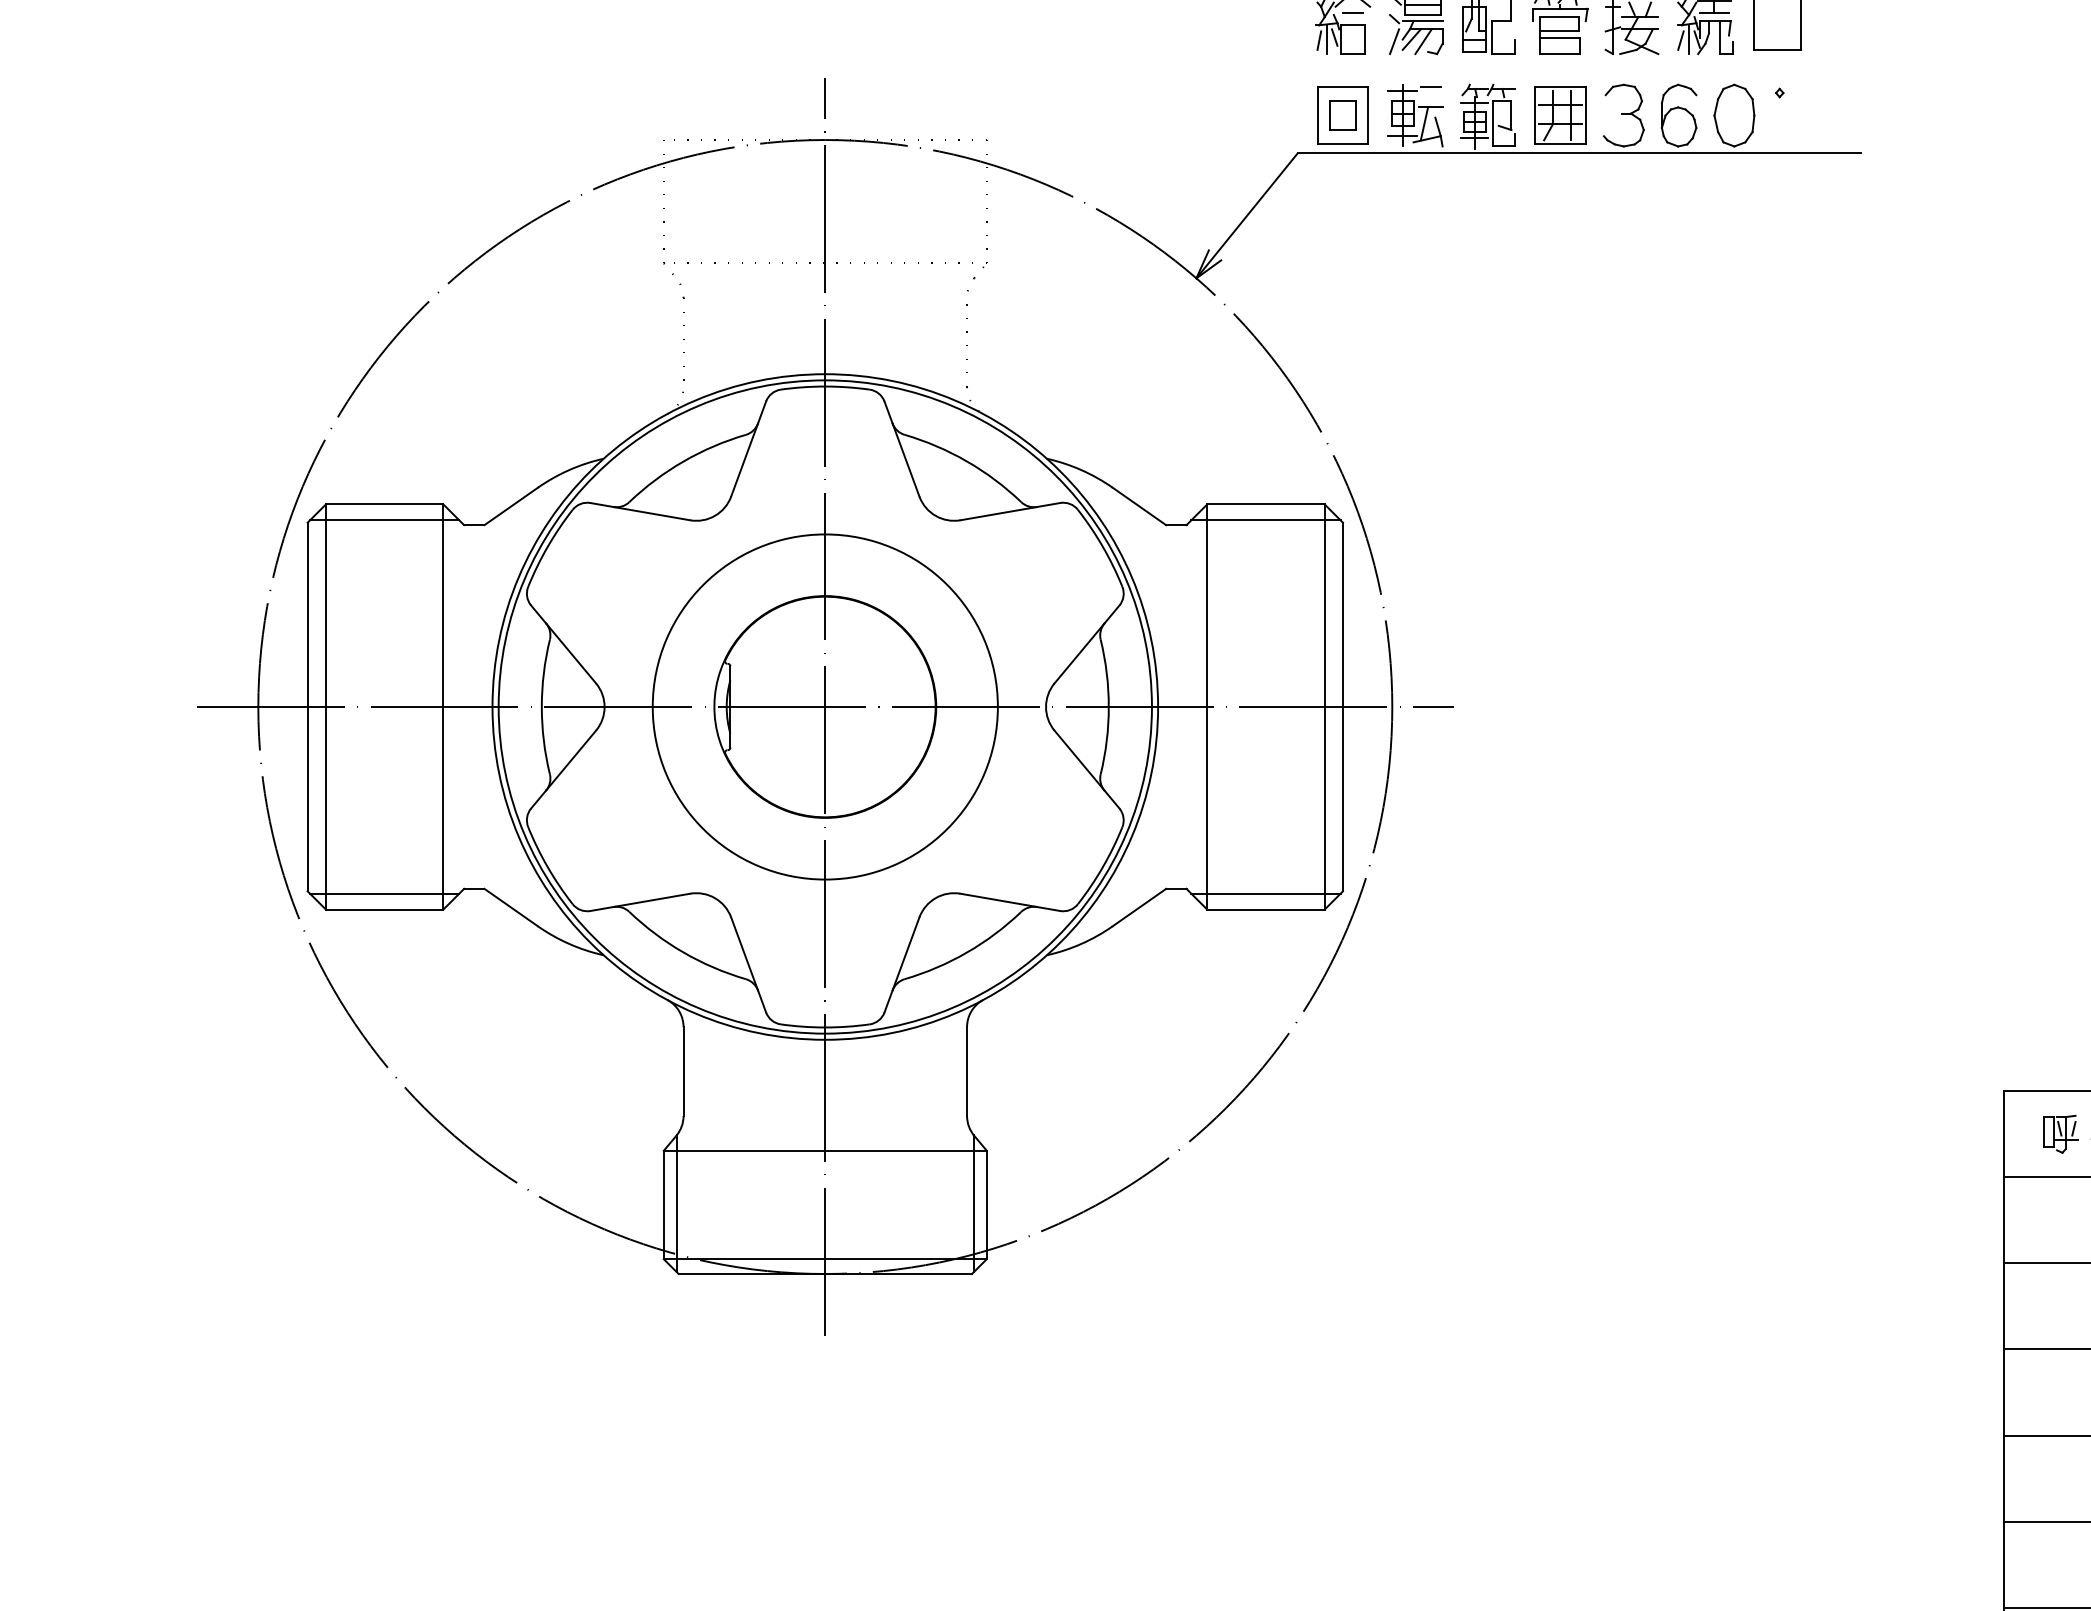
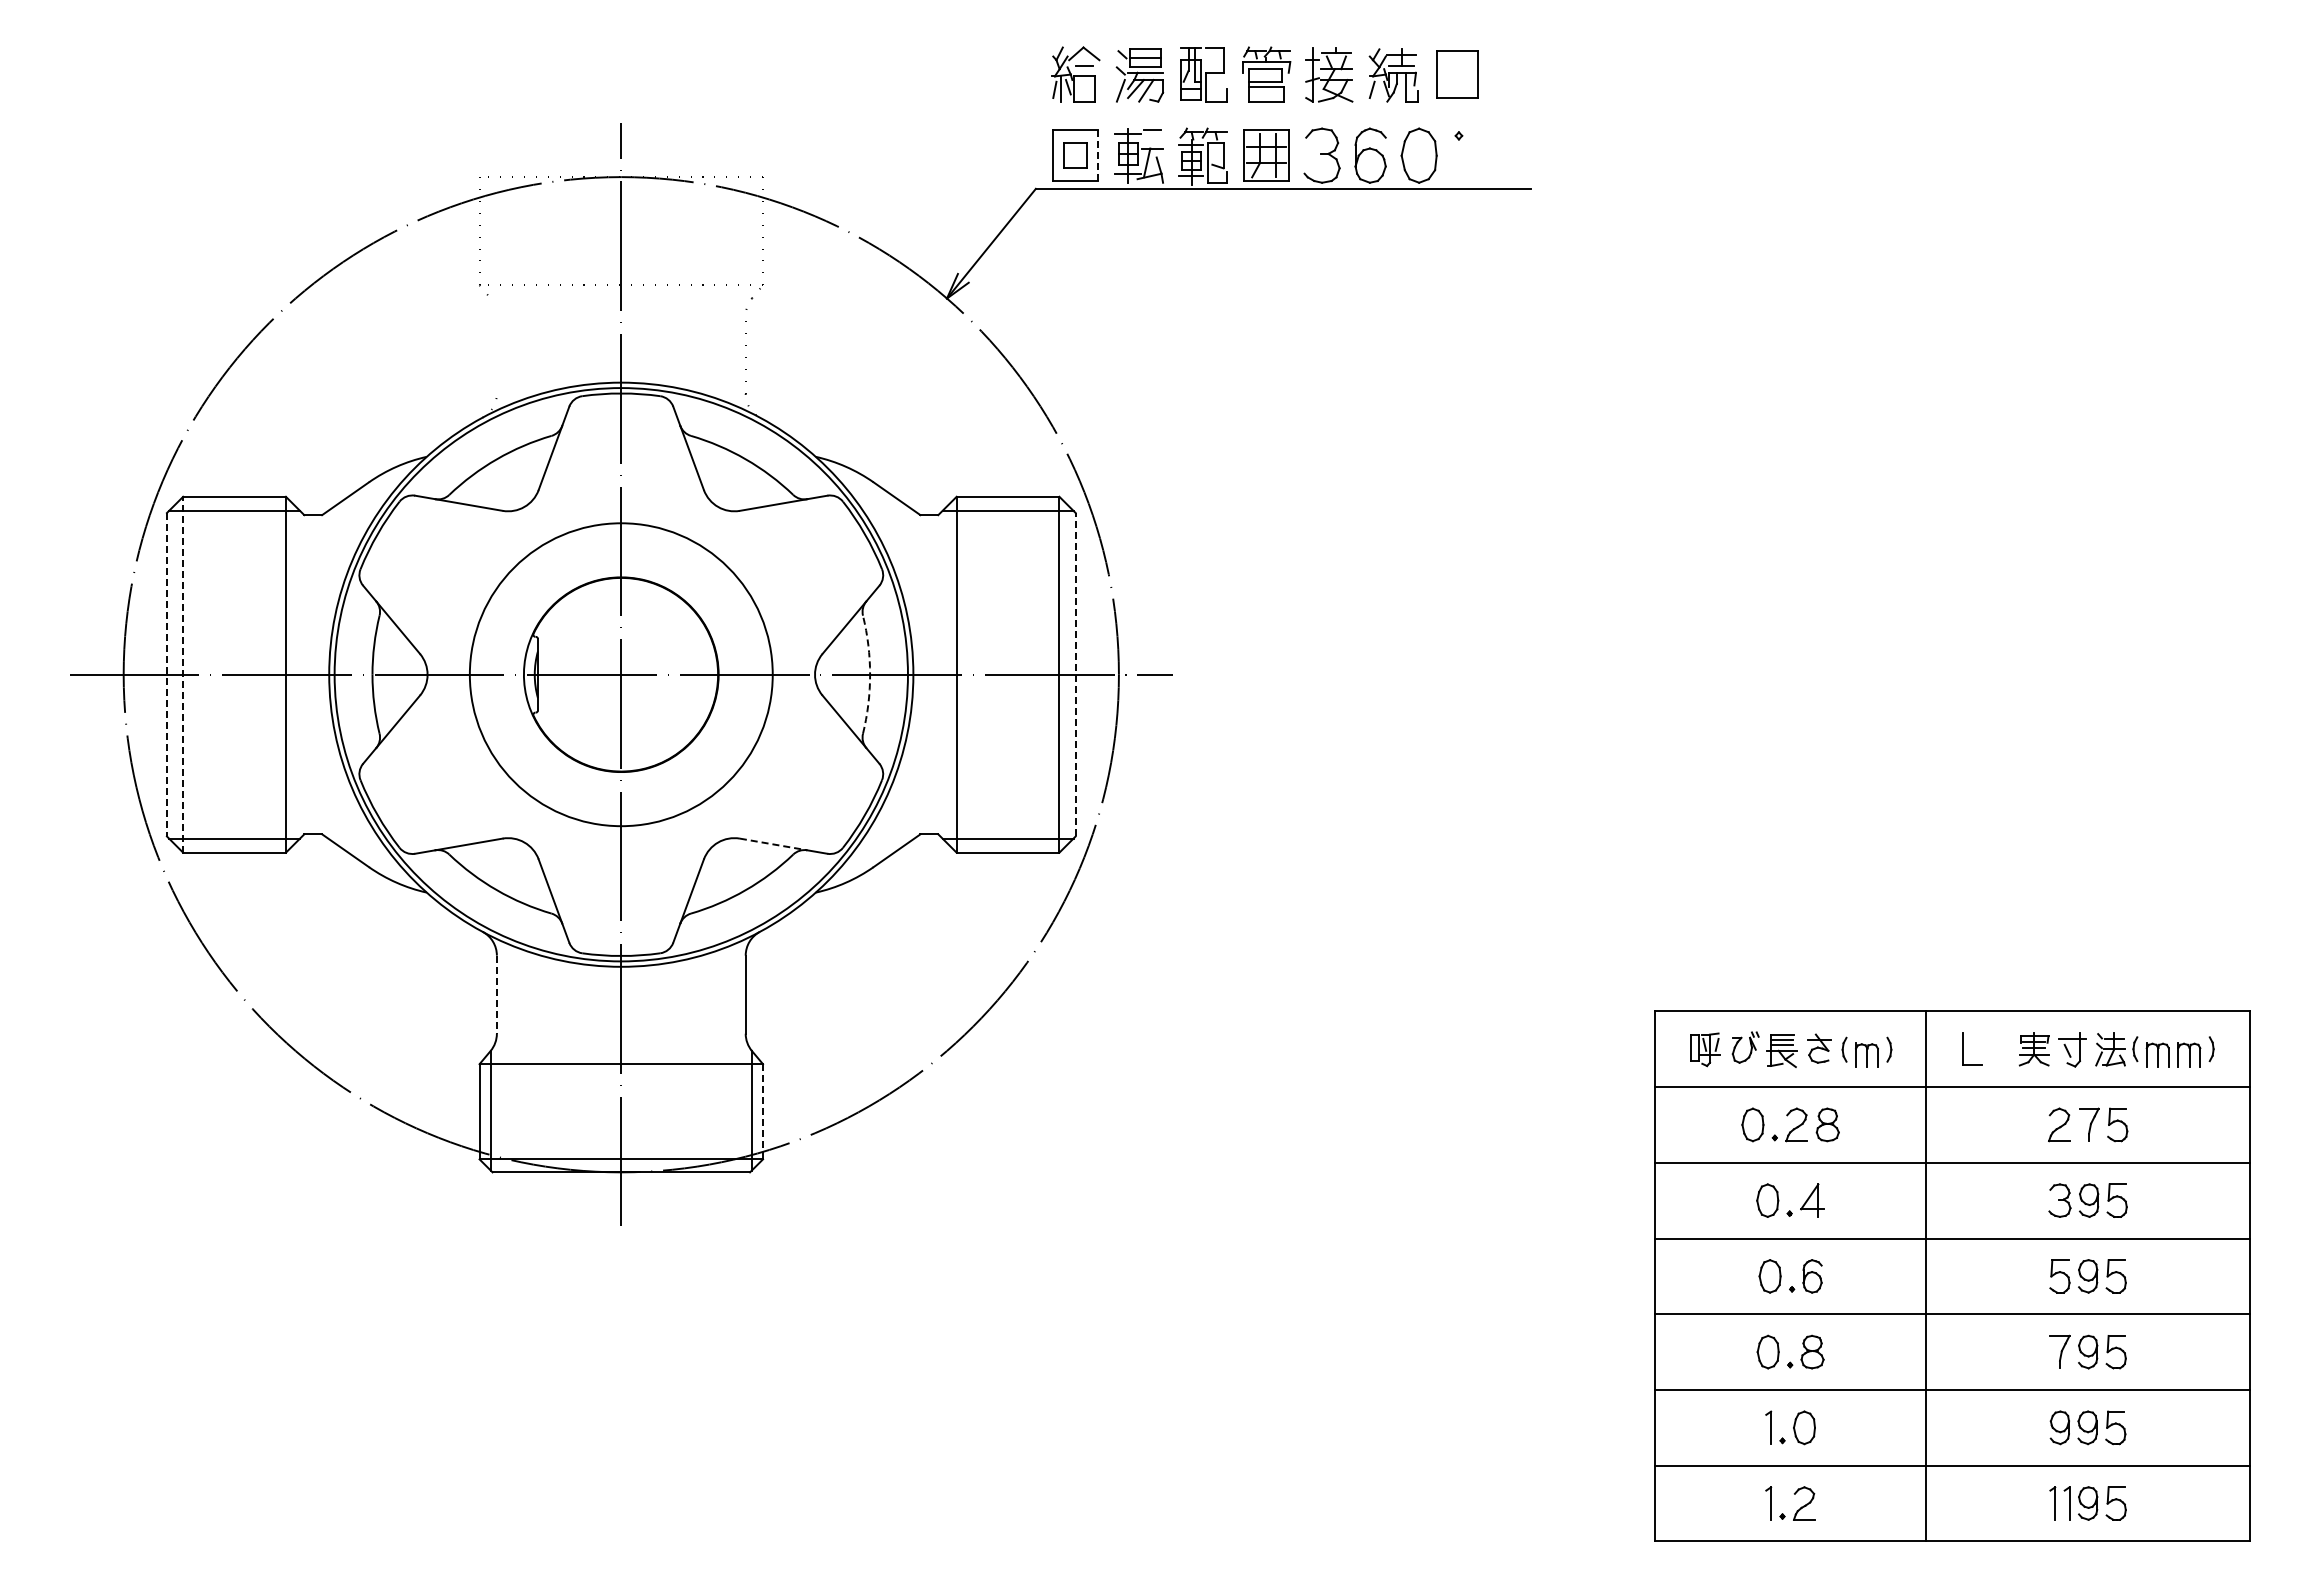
line: (1689, 39) -> (1379, 88), removed
line: (1367, 116) -> (1097, 156), solid -> dashed
part: (681, 331) -> (495, 345), removed
line: (307, 706) -> (166, 674), solid -> dashed
line: (326, 706) -> (183, 674), solid -> dashed
arc: (1109, 706) -> (870, 674), solid -> dashed
line: (1342, 706) -> (1075, 674), solid -> dashed
line: (999, 900) -> (774, 844), solid -> dashed
line: (683, 1072) -> (496, 995), solid -> dashed
line: (987, 1204) -> (763, 1111), solid -> dashed

